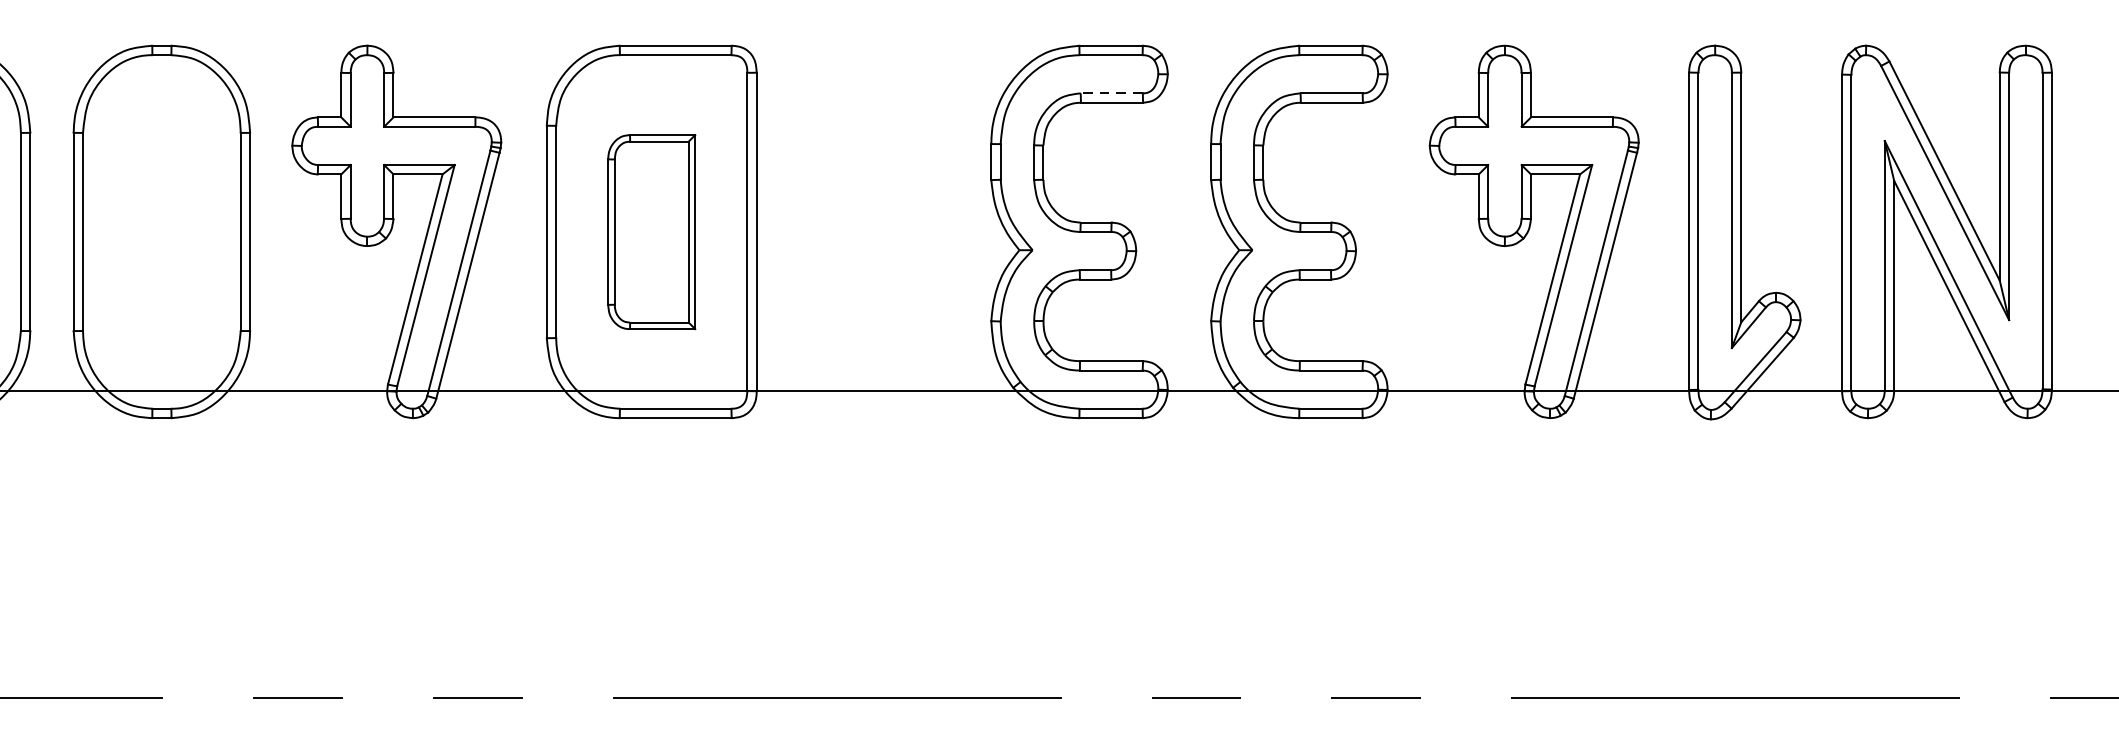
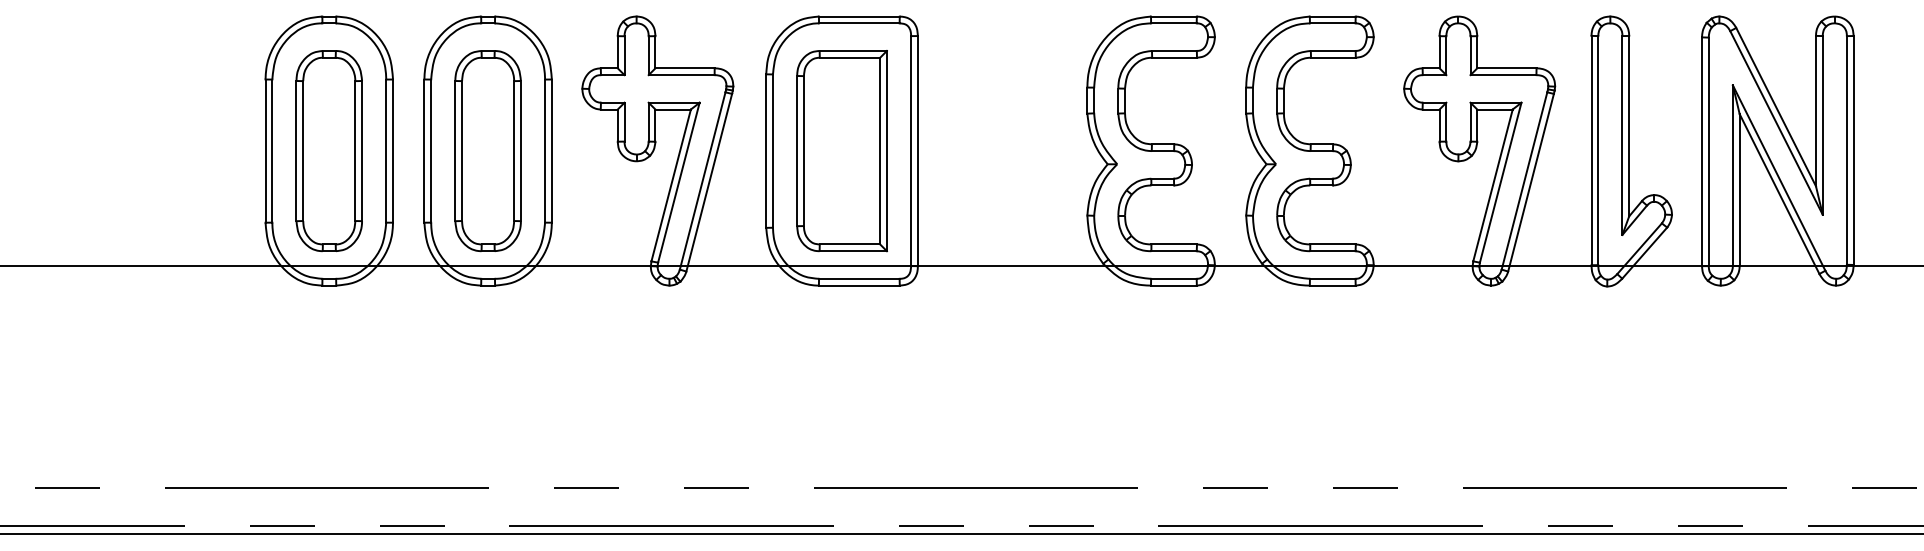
line: (1110, 92) -> (1173, 50), dashed -> solid
part: (161, 232) -> (487, 151), added
part: (650, 232) -> (841, 151), size x1.43

